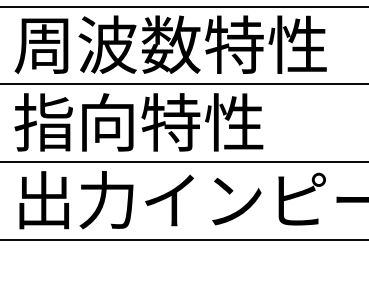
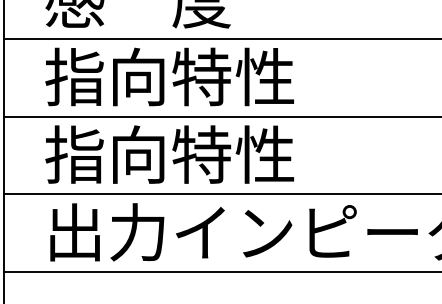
text: (170, 44) -> (201, 76), 周波数特性 -> 指向特性

